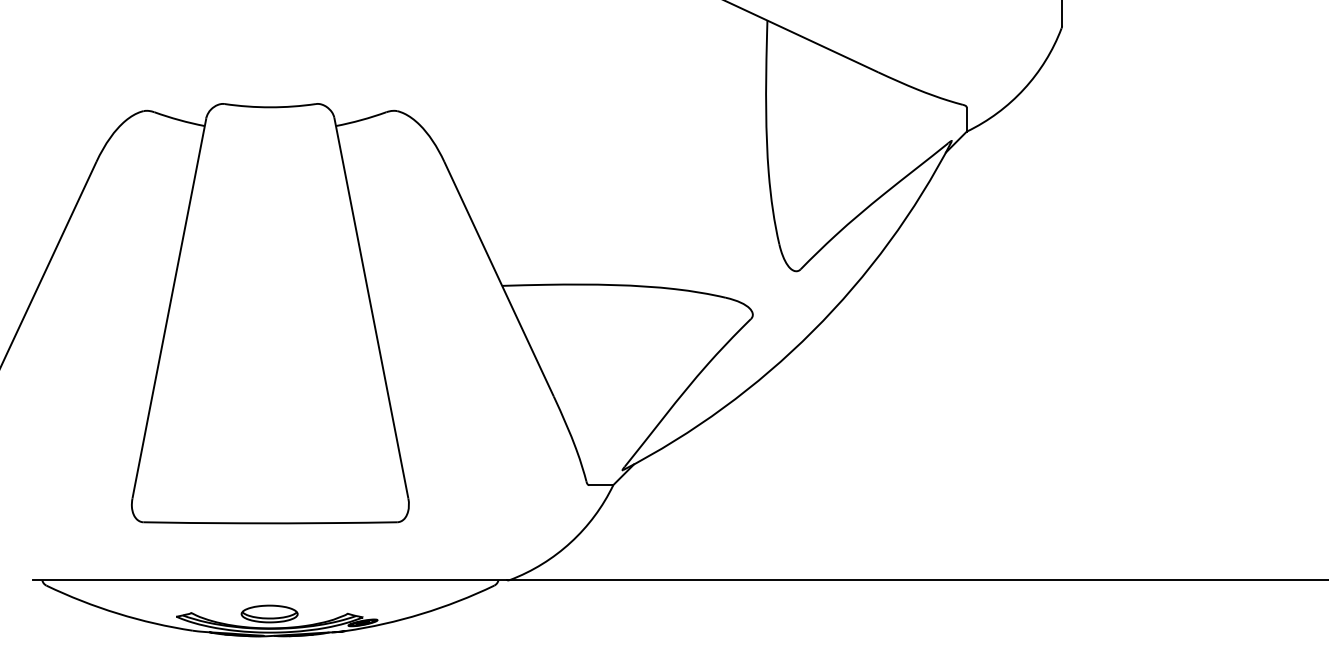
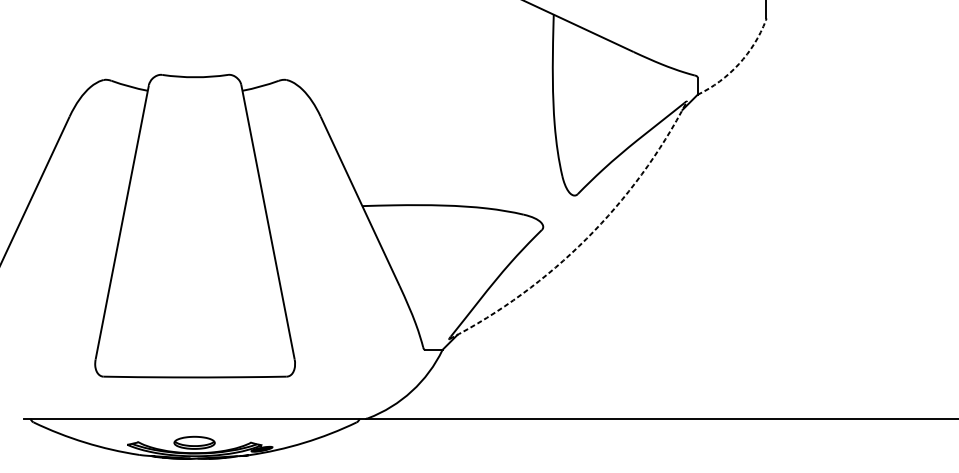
arc: (1024, 89) -> (739, 64), solid -> dashed
arc: (812, 331) -> (586, 239), solid -> dashed

